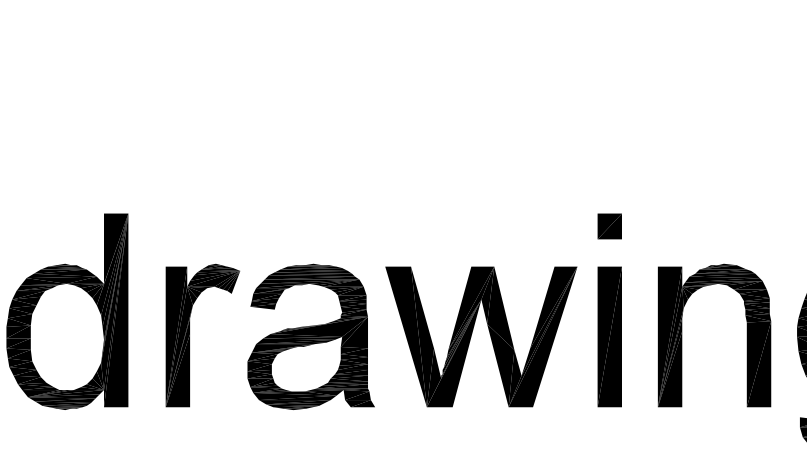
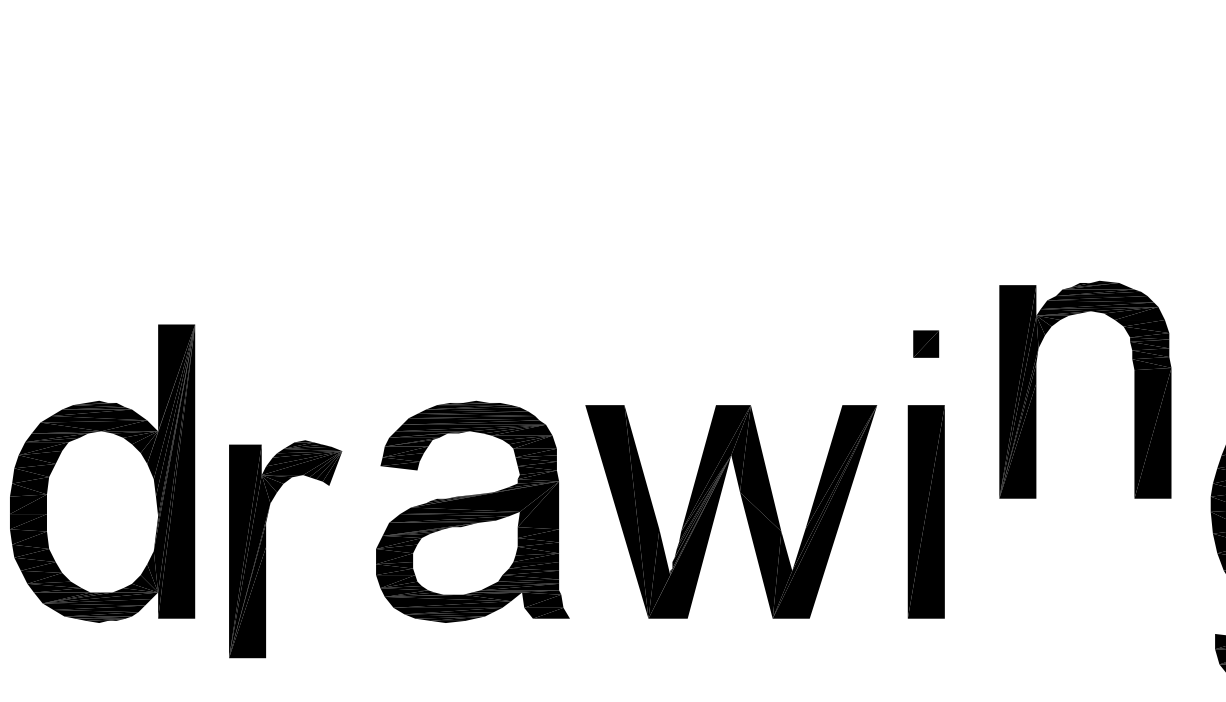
part: (609, 226) -> (925, 344), size x0.7
part: (189, 335) -> (265, 549), moved
part: (682, 335) -> (1036, 389), moved

